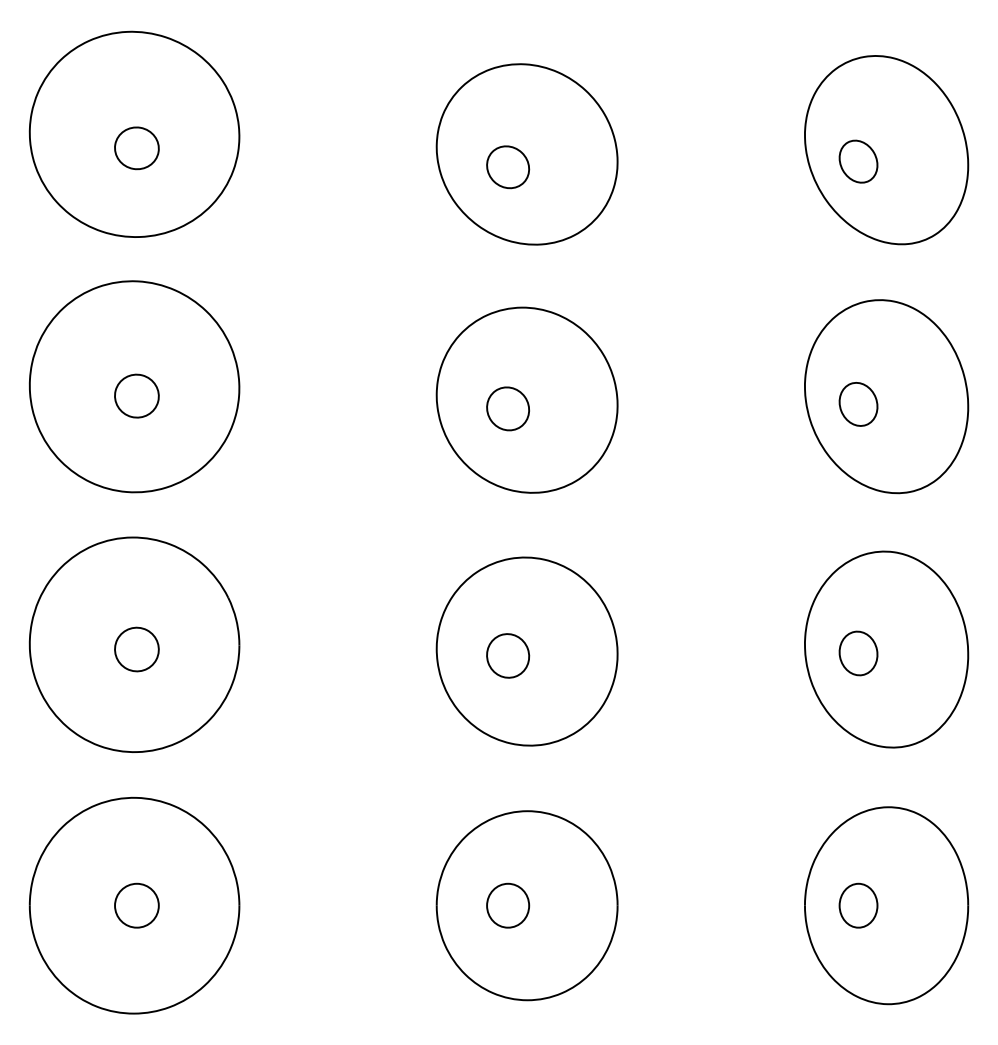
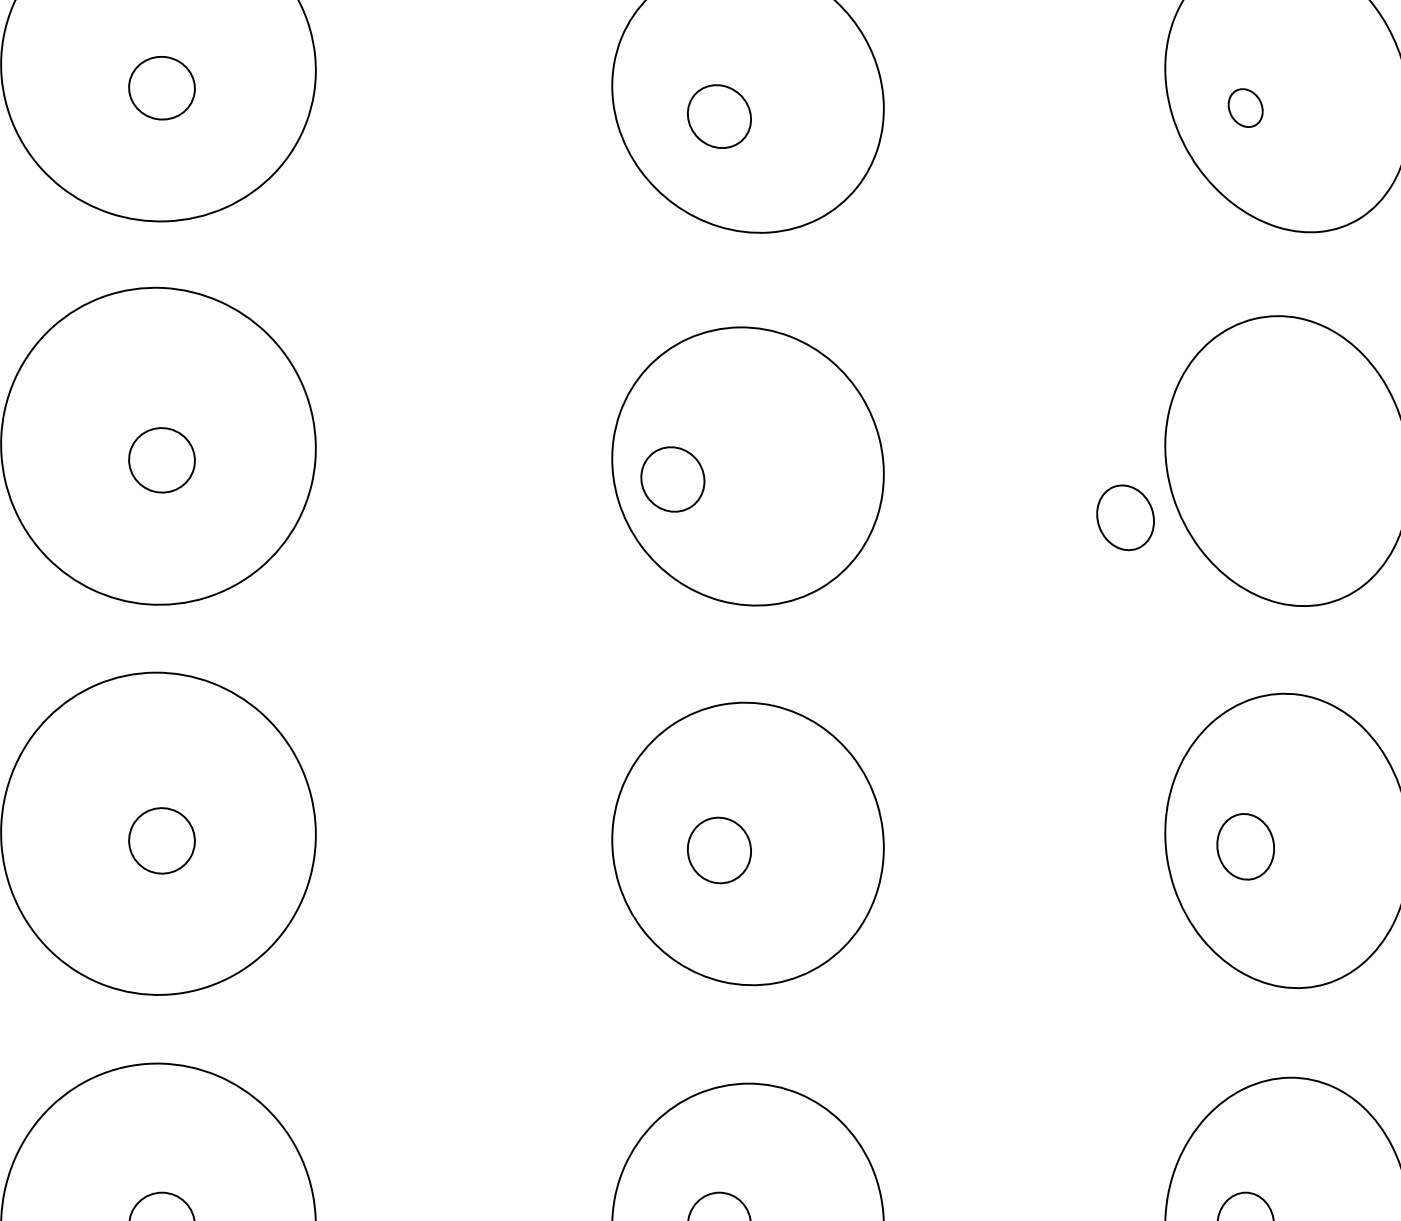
part: (858, 161) -> (1245, 107), size x0.6
part: (858, 404) -> (1125, 517), moved
part: (507, 408) -> (671, 478), moved

